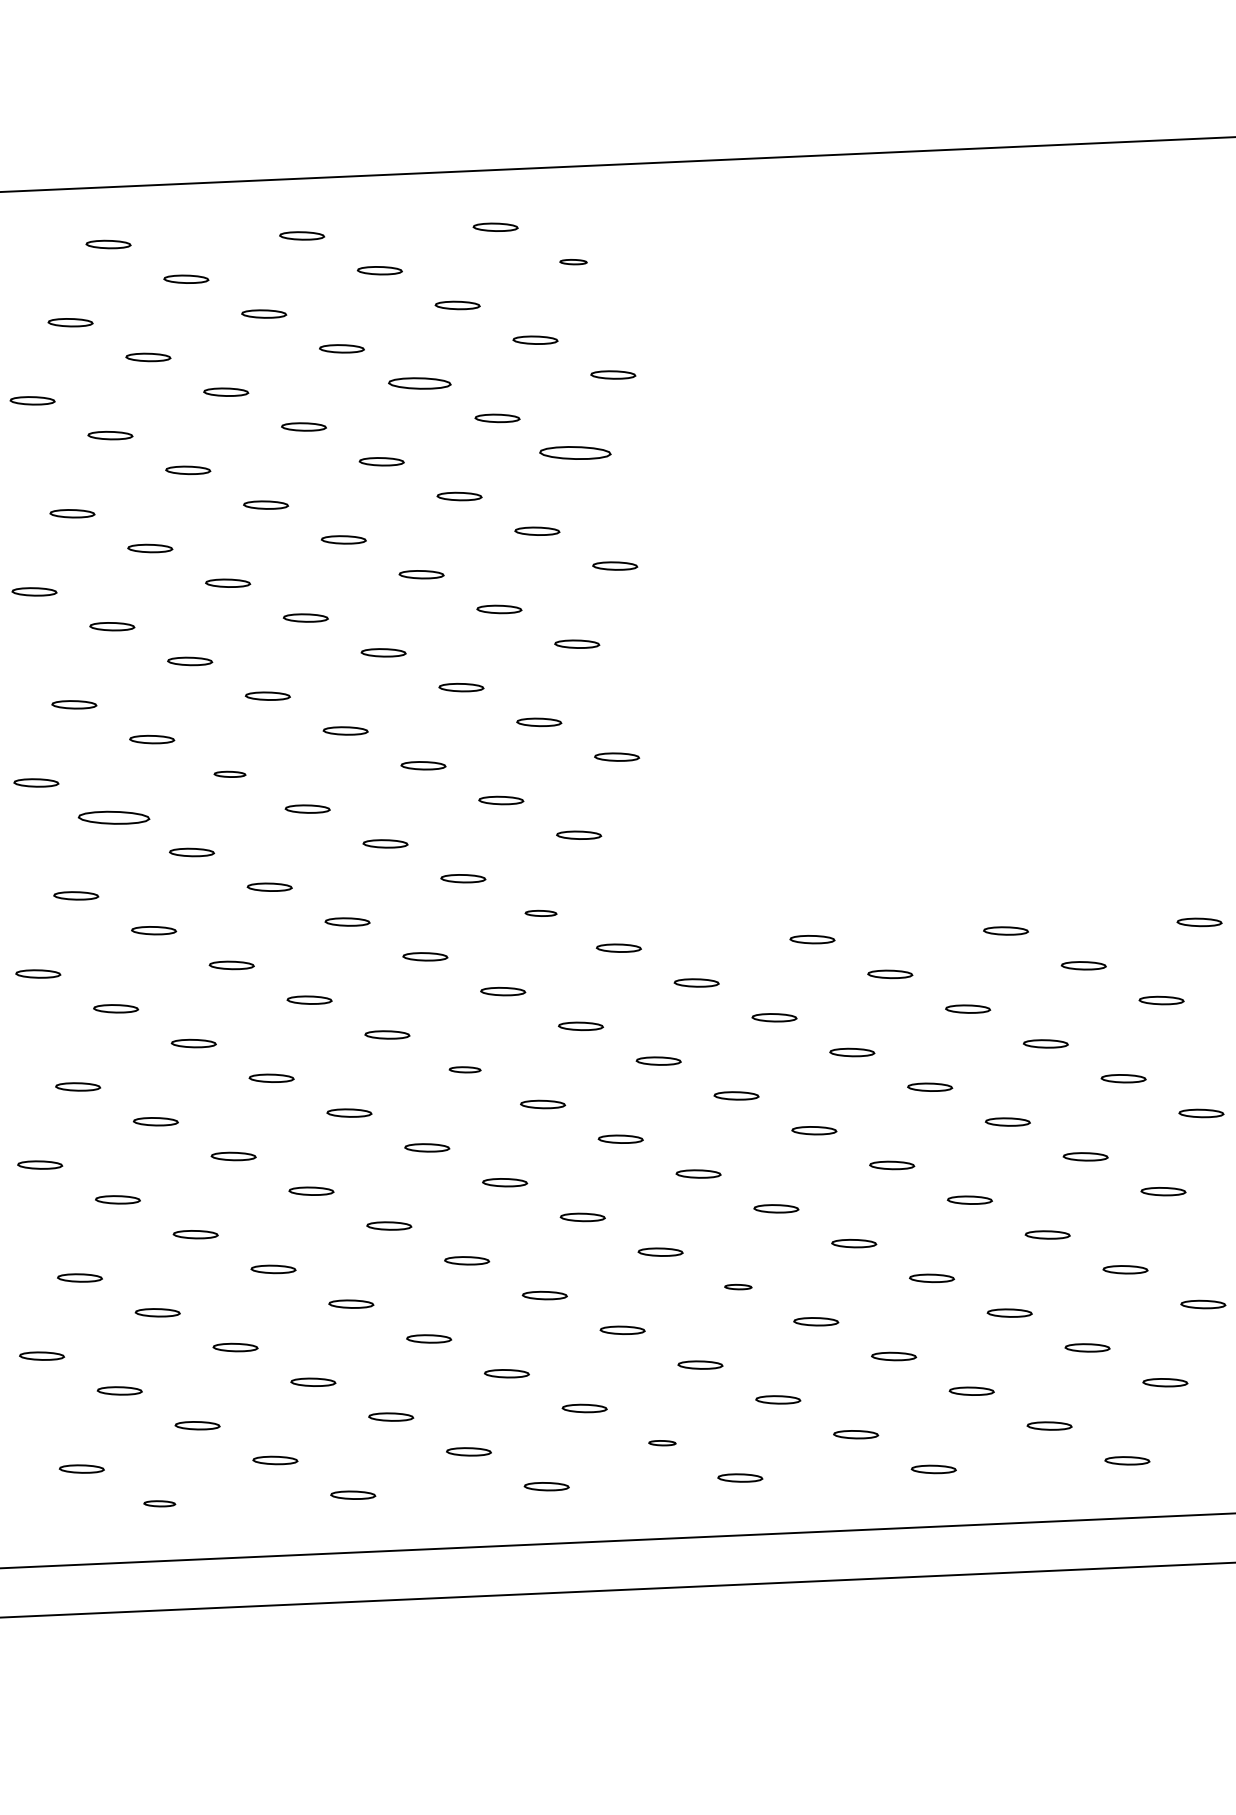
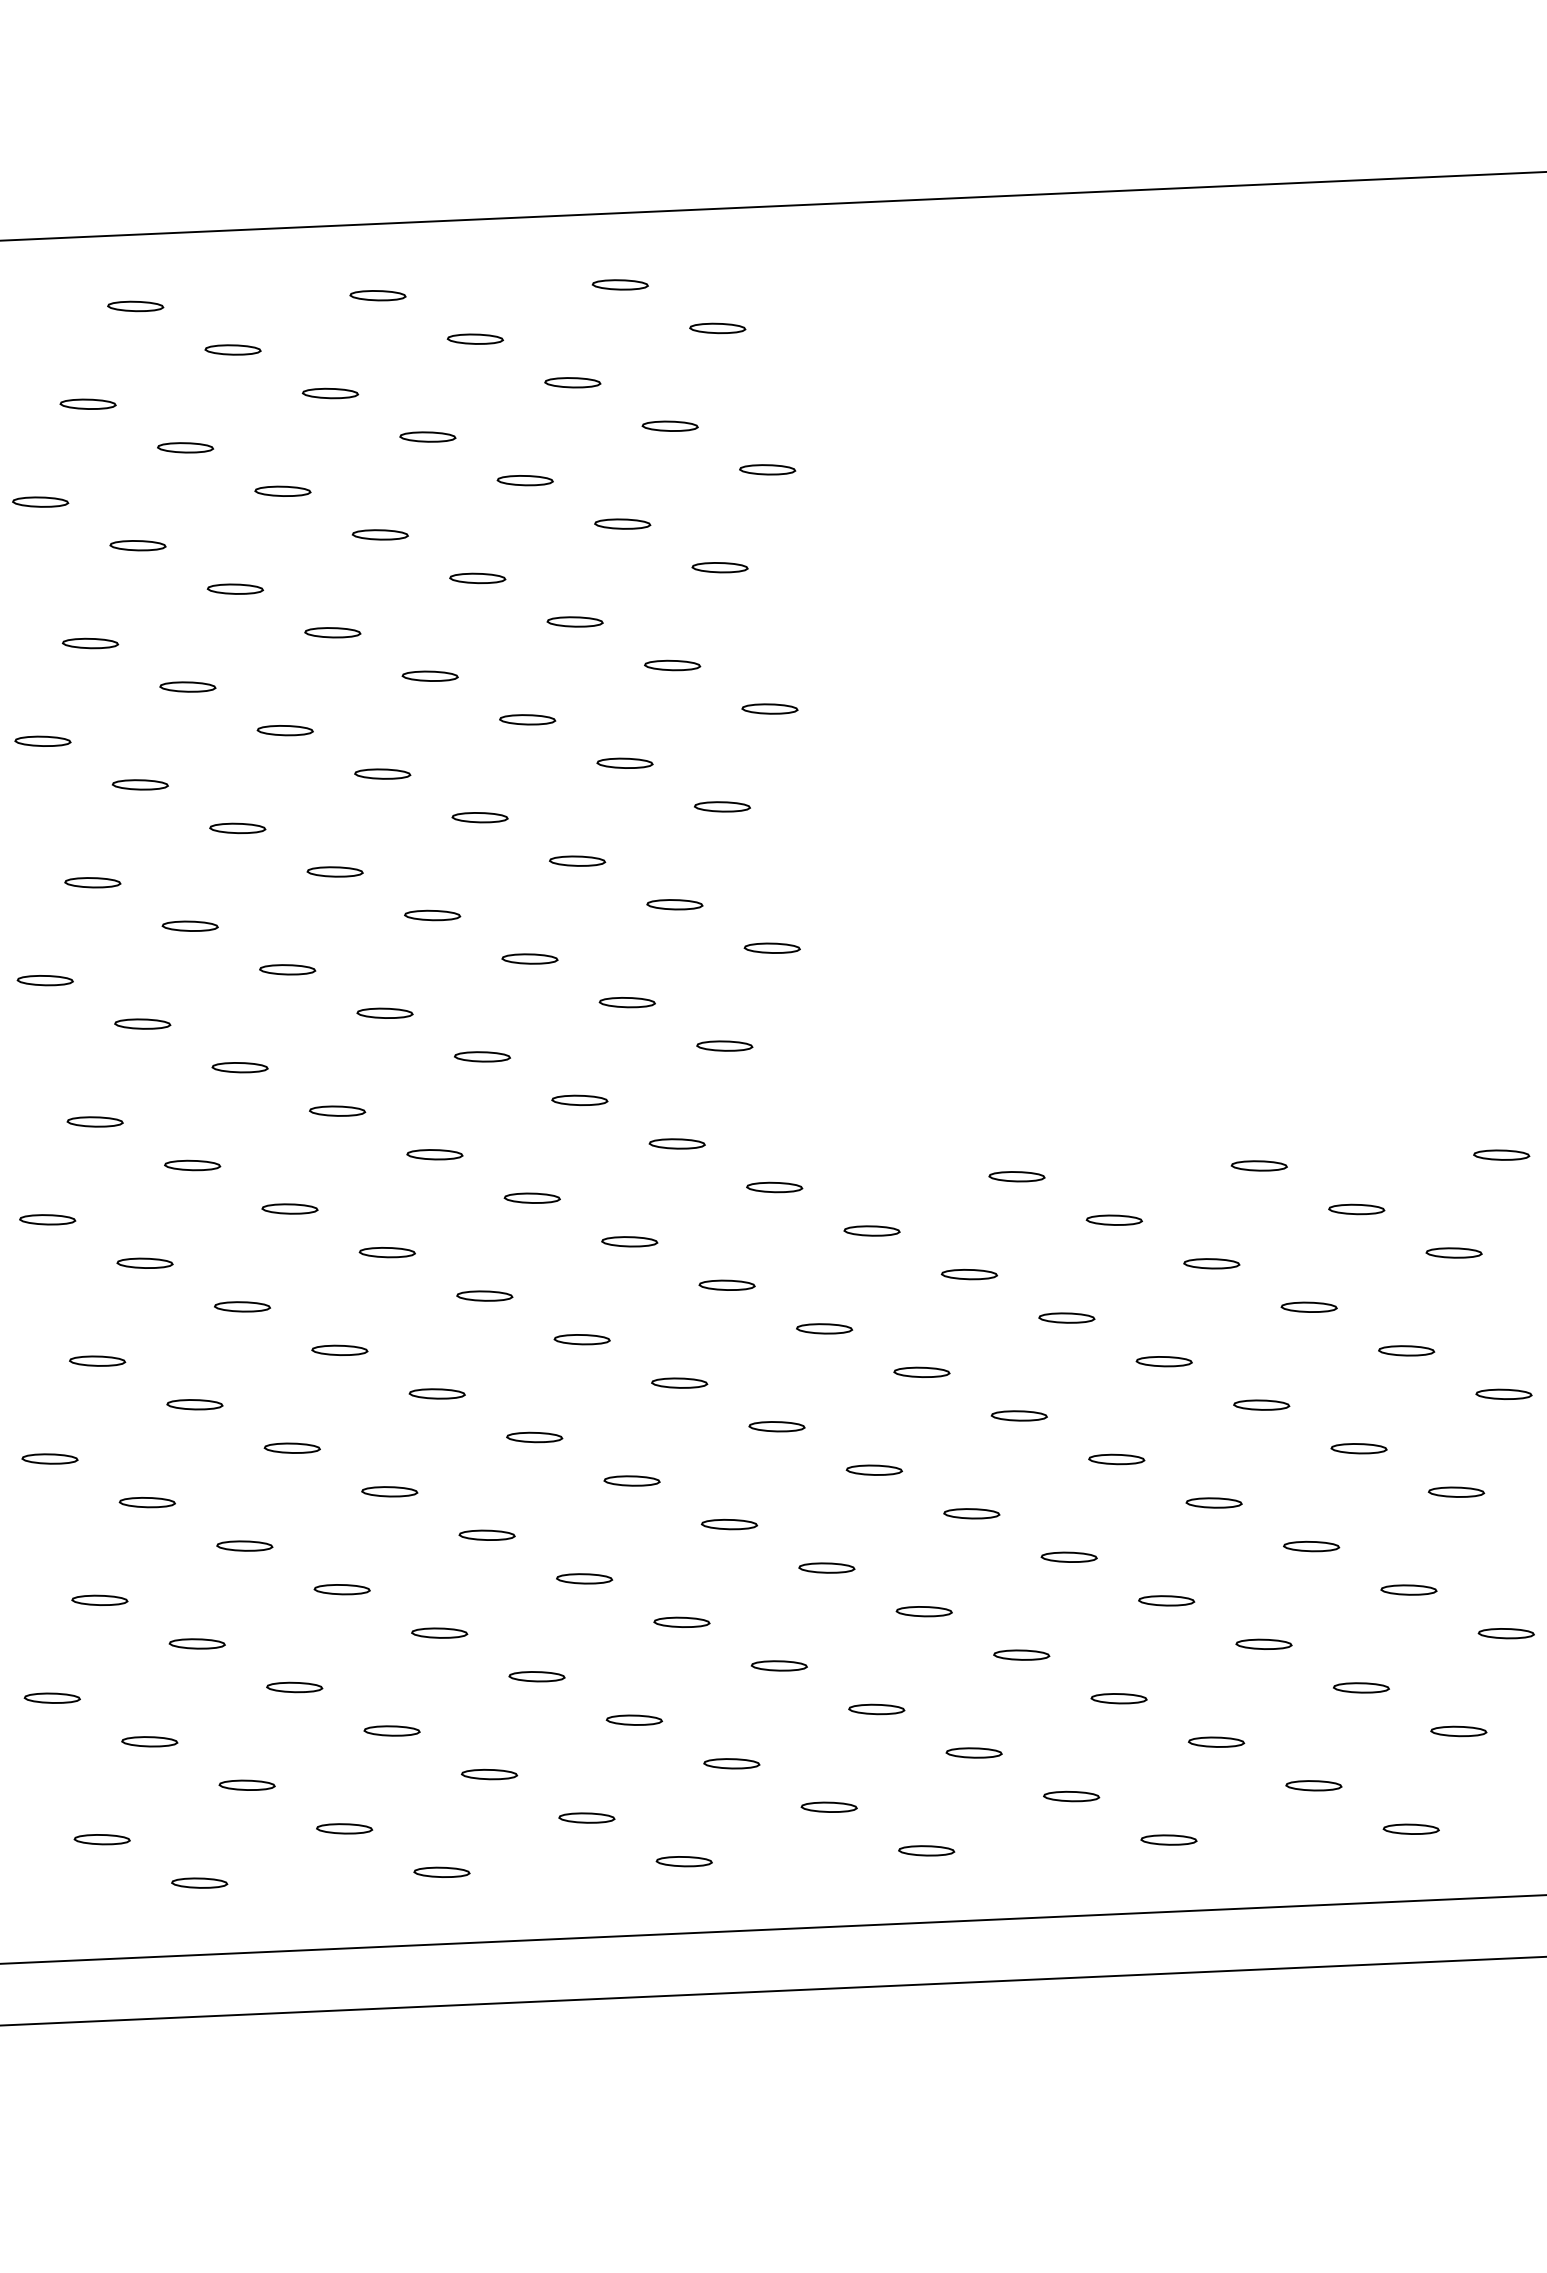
part: (573, 262) -> (717, 328), size x1.67
part: (419, 383) -> (524, 480), size x0.71
part: (574, 453) -> (719, 567), size x0.62
part: (229, 774) -> (287, 969), size x1.43
part: (114, 817) -> (142, 1023), size x0.62
part: (540, 913) -> (676, 1143), size x1.43
part: (464, 1069) -> (581, 1339), size x1.43
part: (737, 1286) -> (923, 1611), size x1.67
part: (661, 1442) -> (828, 1806), size x1.67
part: (159, 1503) -> (199, 1882), size x1.43

